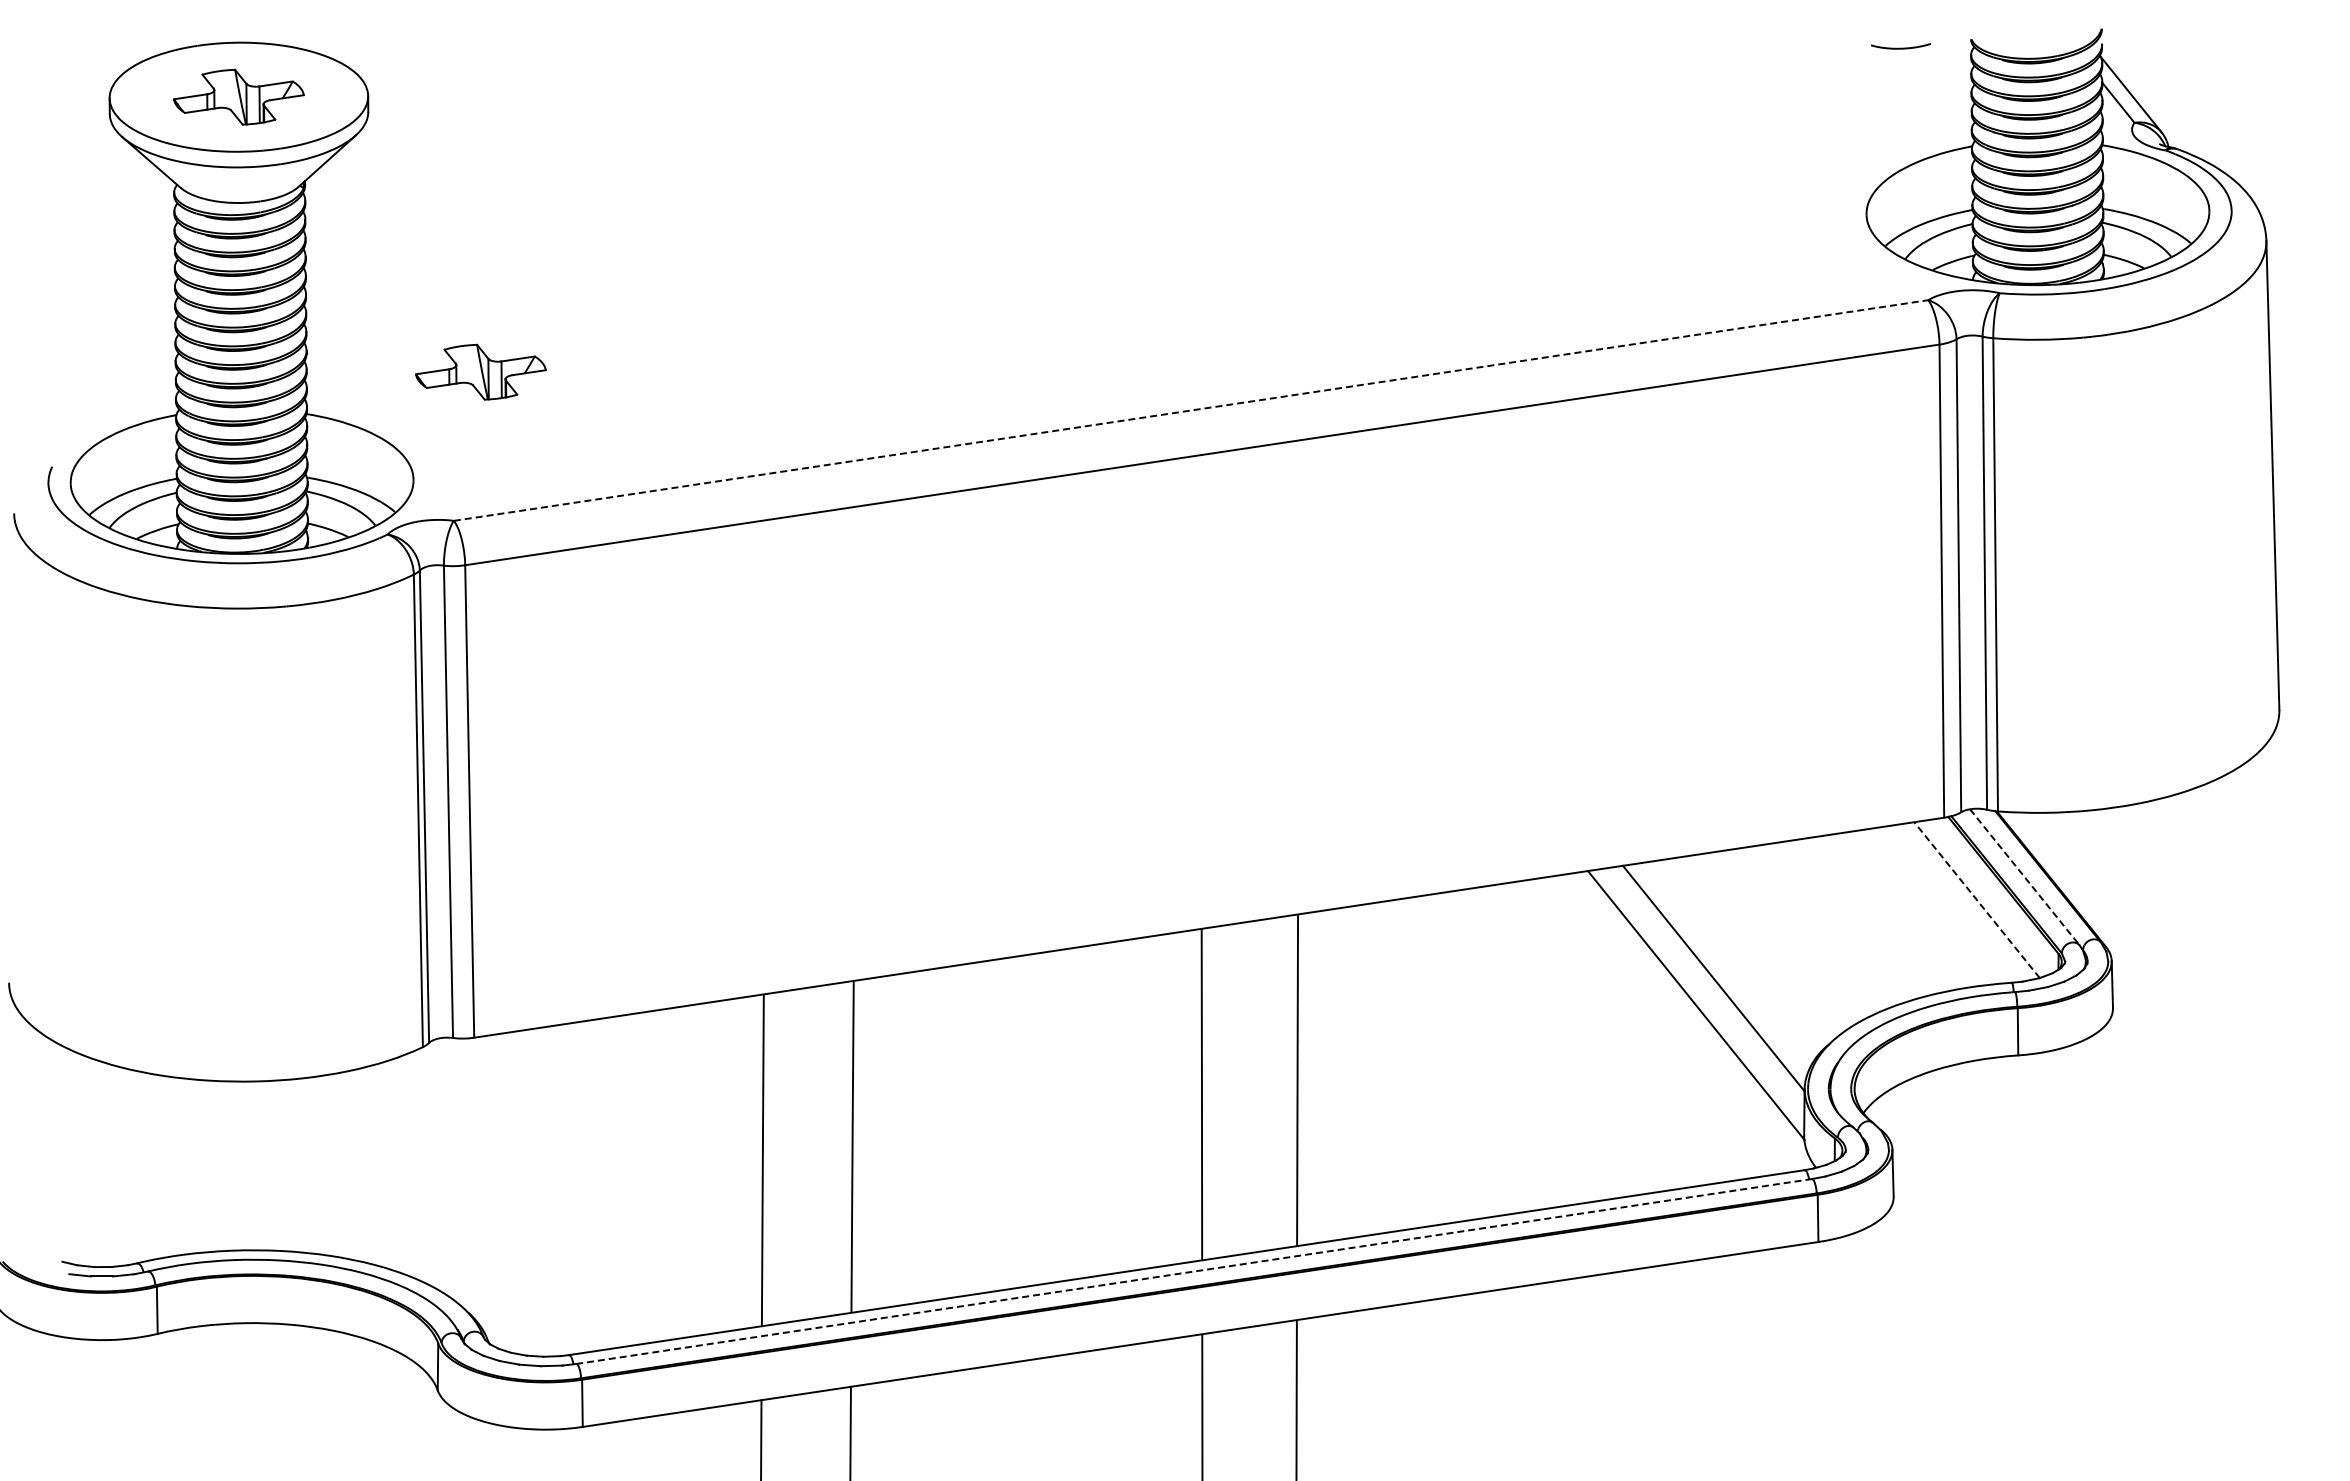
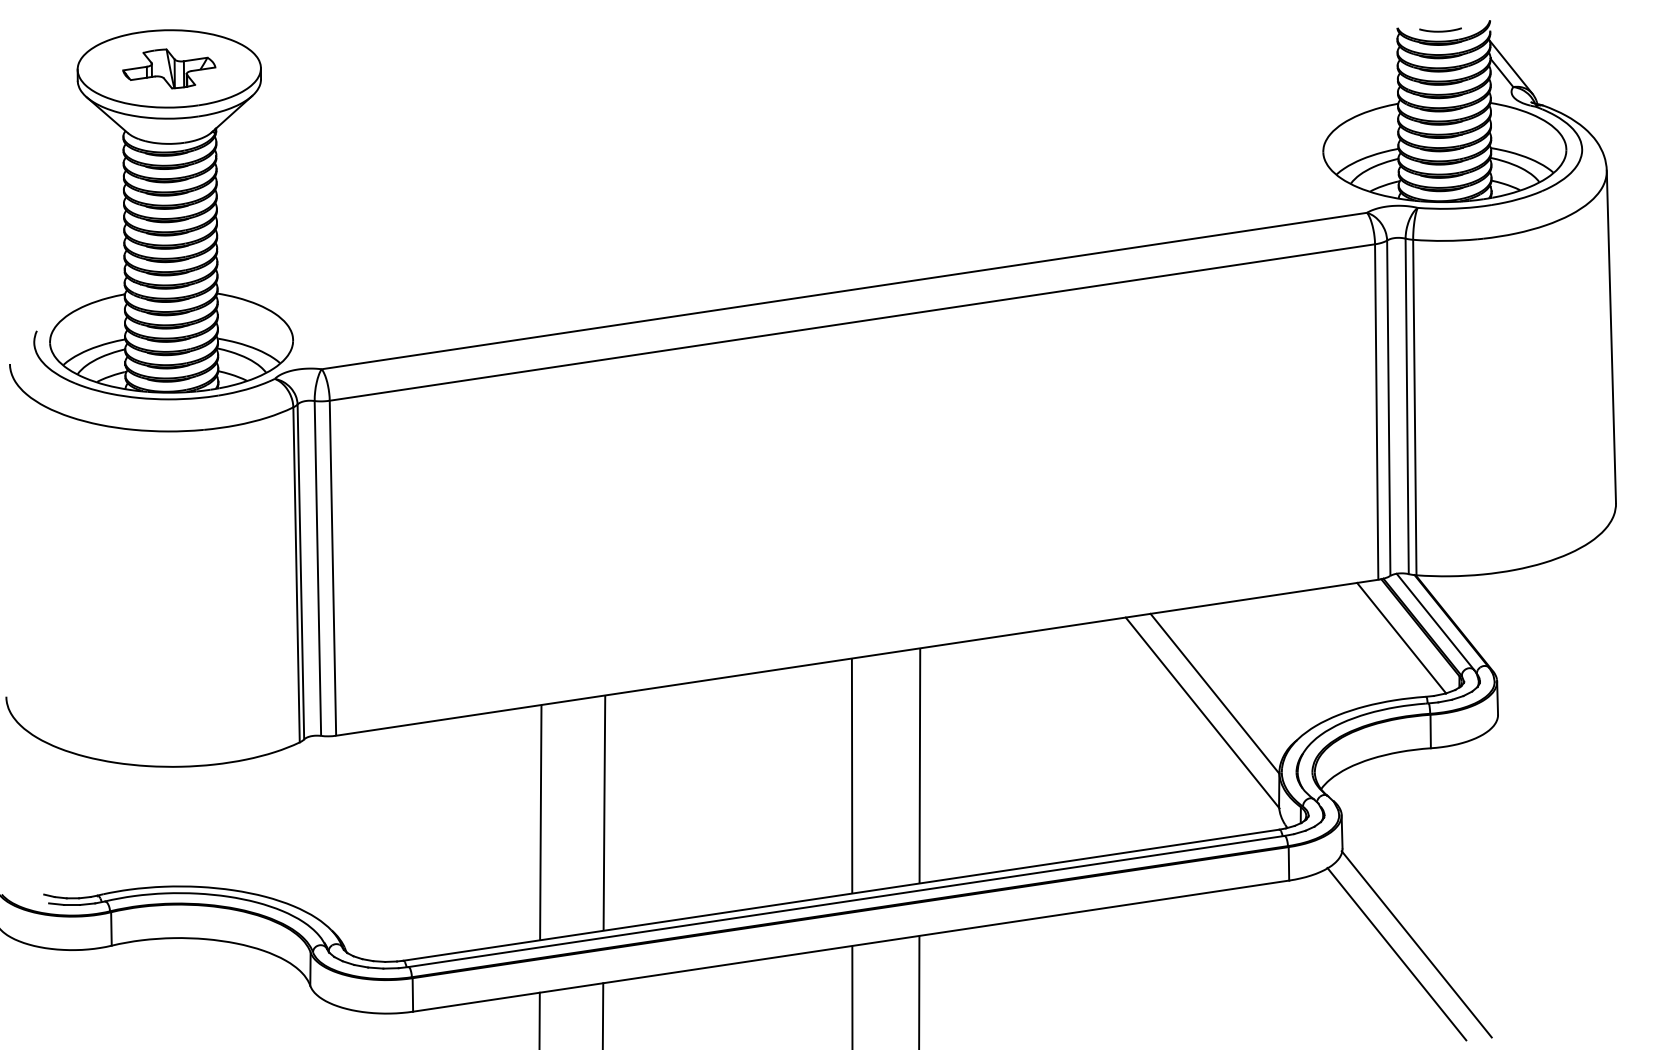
curve: (1901, 47) -> (1440, 30), moved
part: (480, 371) -> (340, 263), removed
line: (1191, 410) -> (844, 291), dashed -> solid
line: (2025, 877) -> (1436, 622), dashed -> solid
line: (1976, 899) -> (1401, 637), dashed -> solid
line: (1193, 1271) -> (846, 901), dashed -> solid
line: (1998, 1331) -> (1416, 944), added
line: (1970, 1345) -> (1397, 953), added

